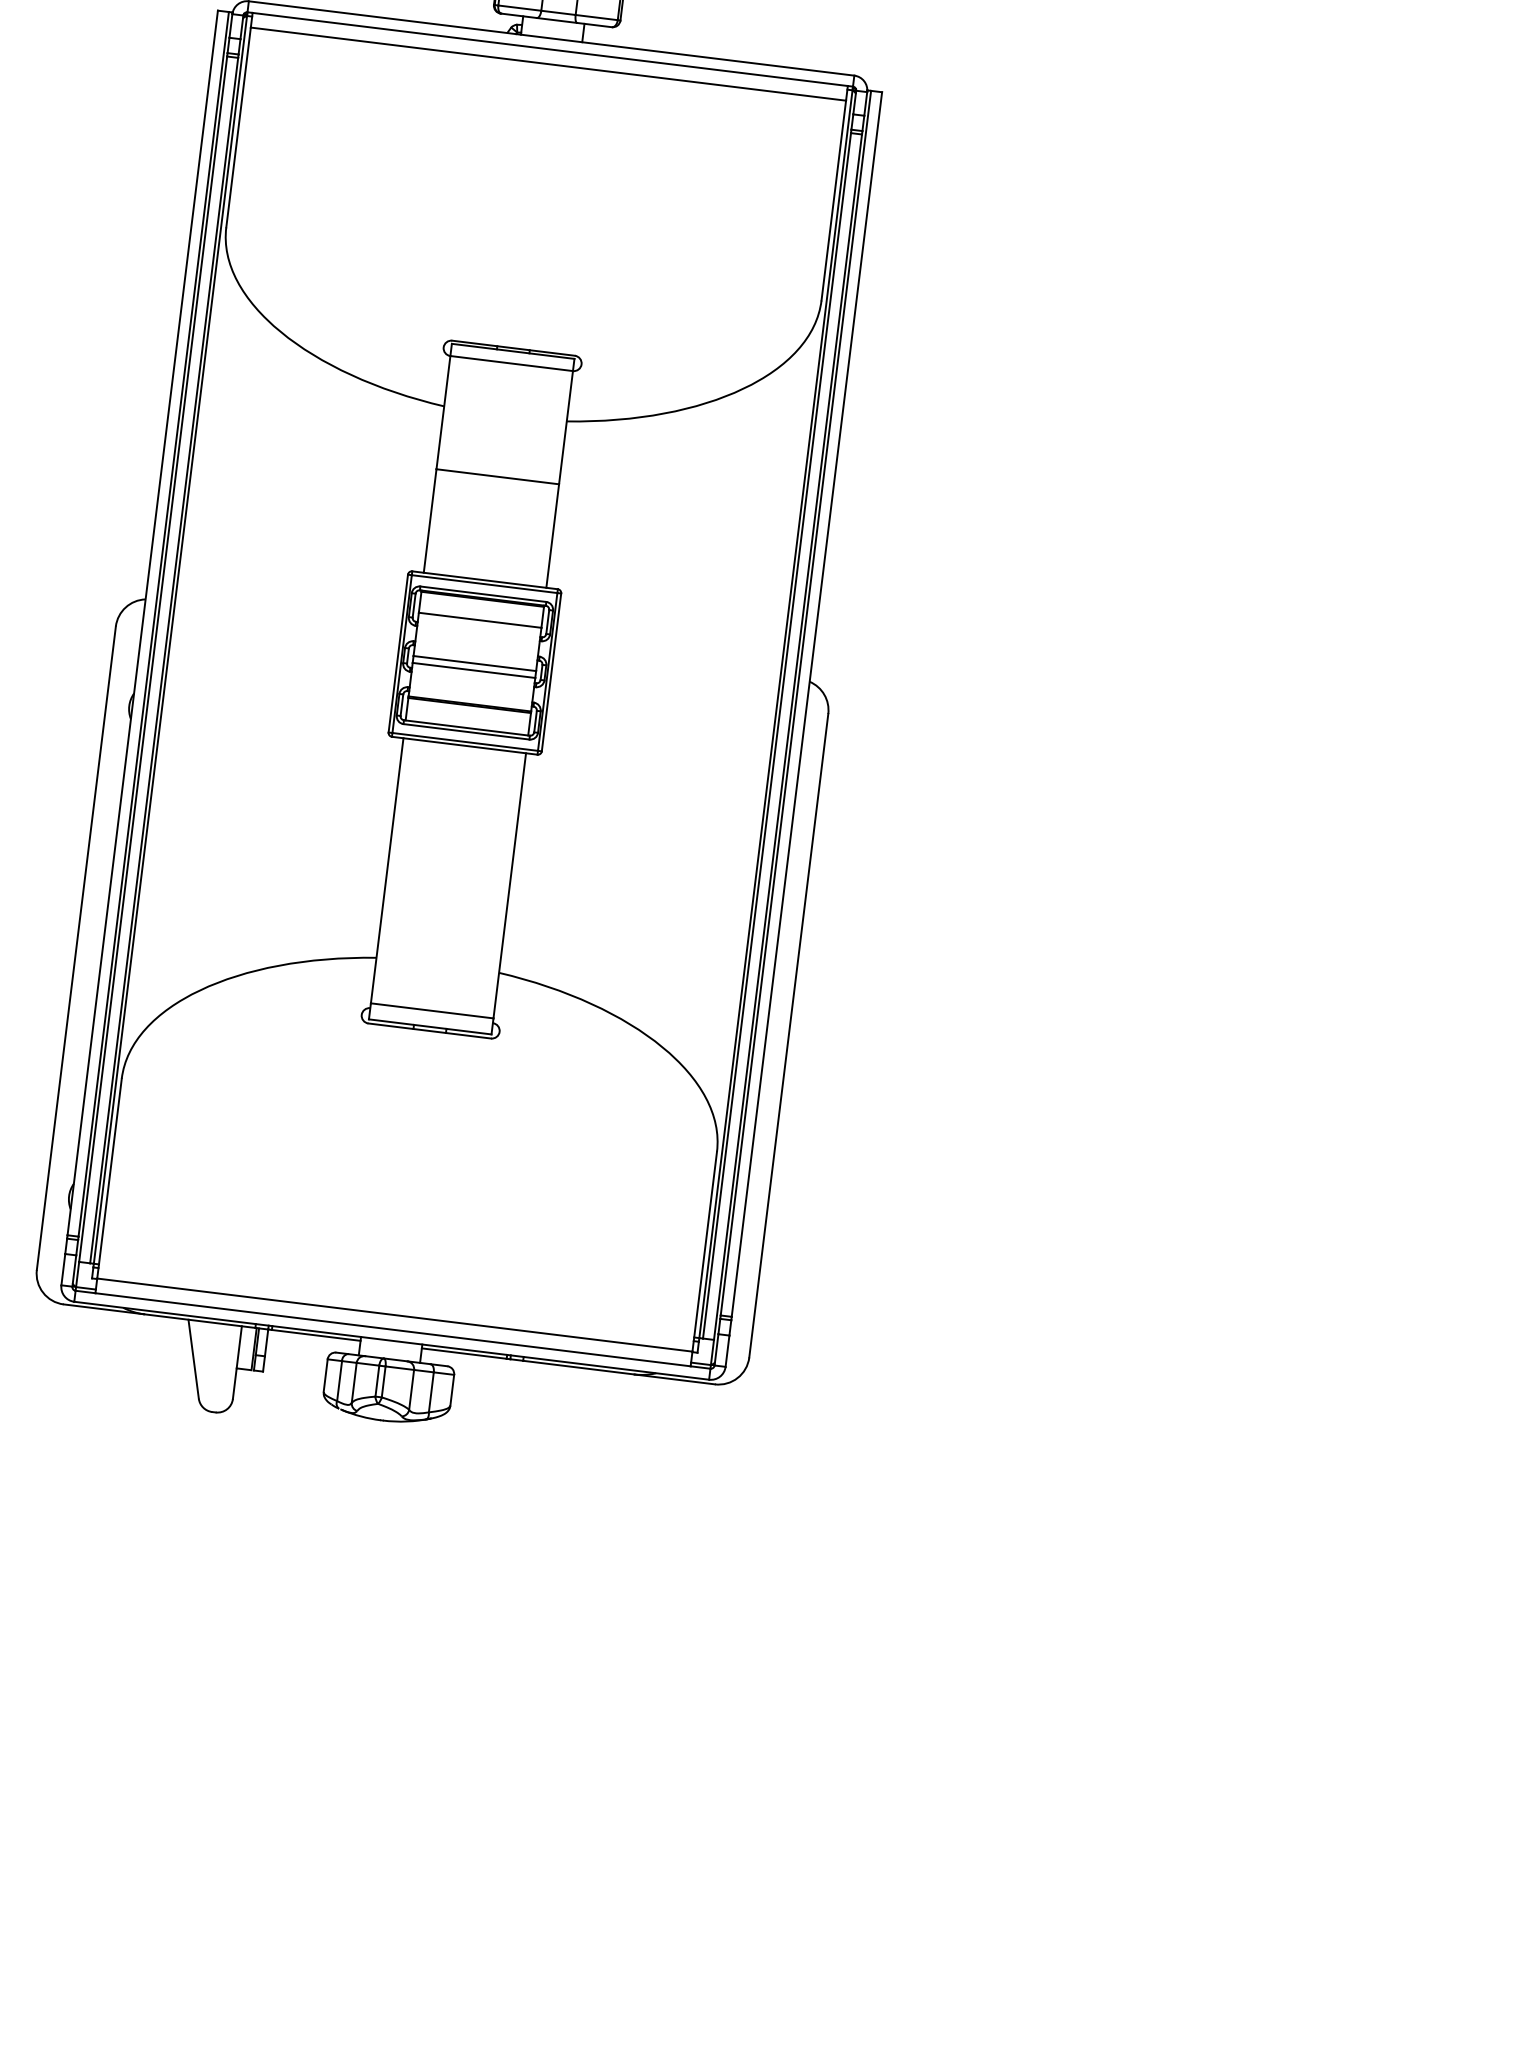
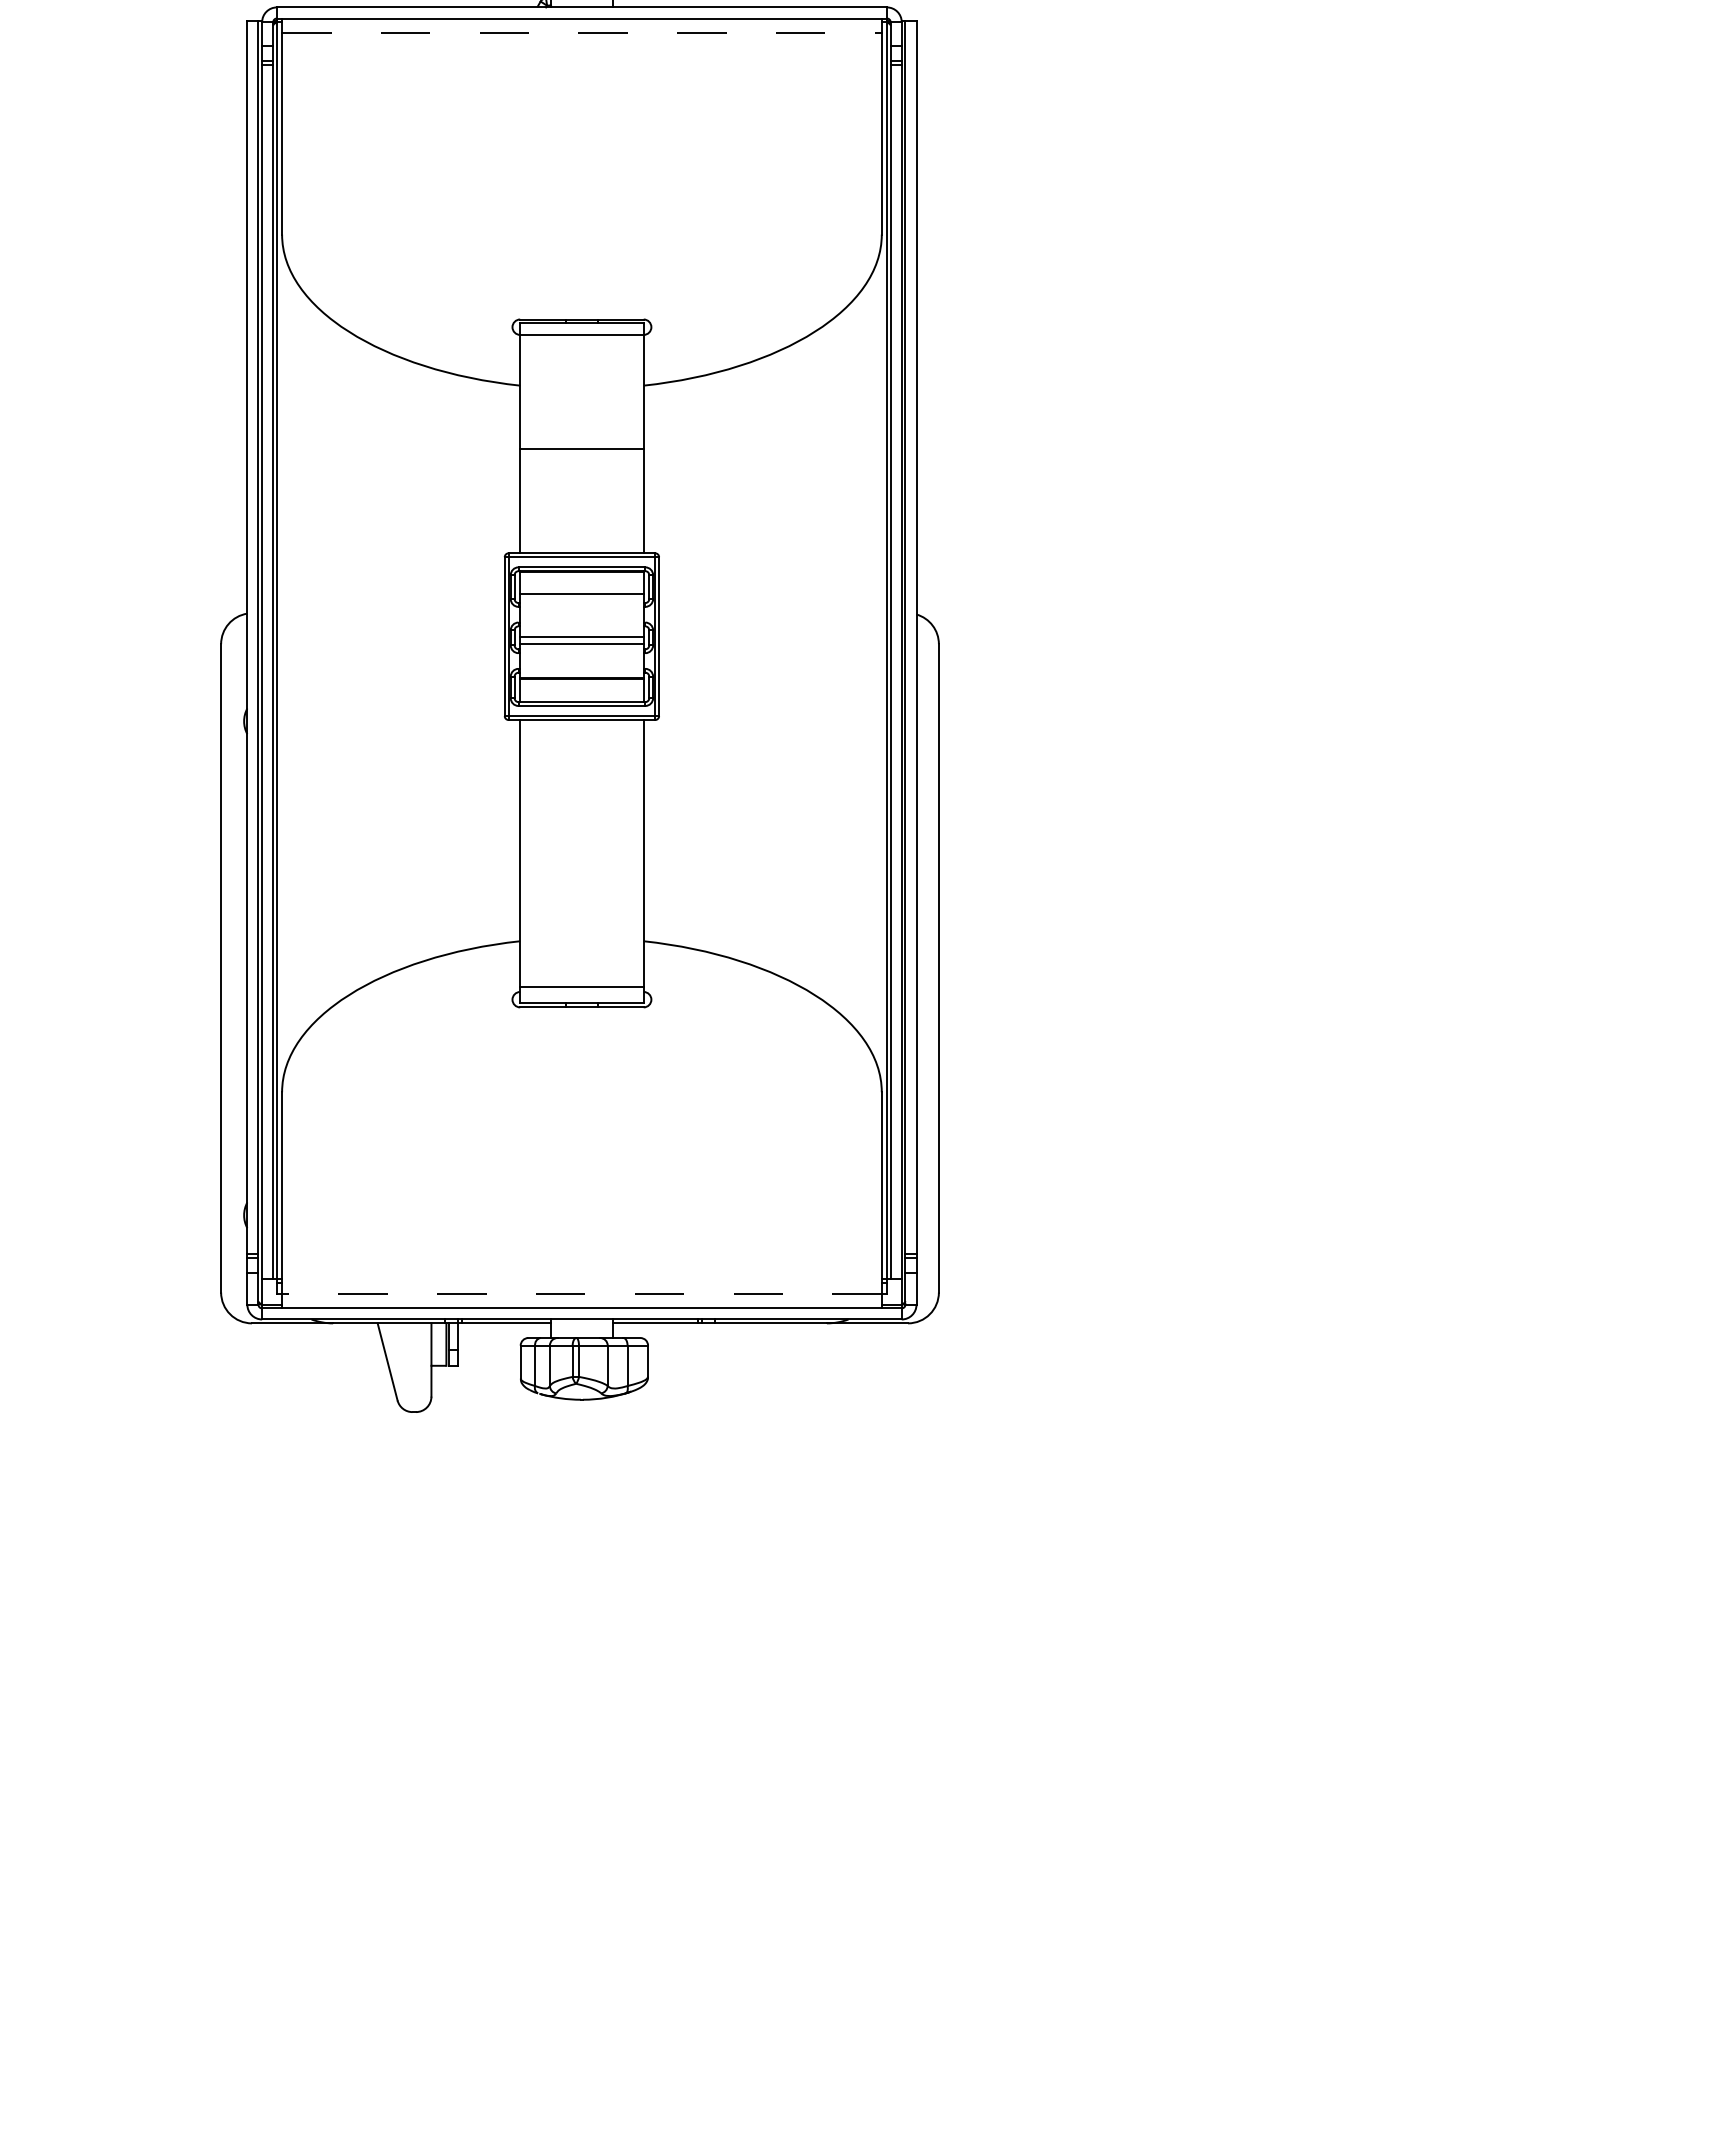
line: (547, 64) -> (581, 33), solid -> dashed
line: (394, 1314) -> (581, 1293), solid -> dashed

